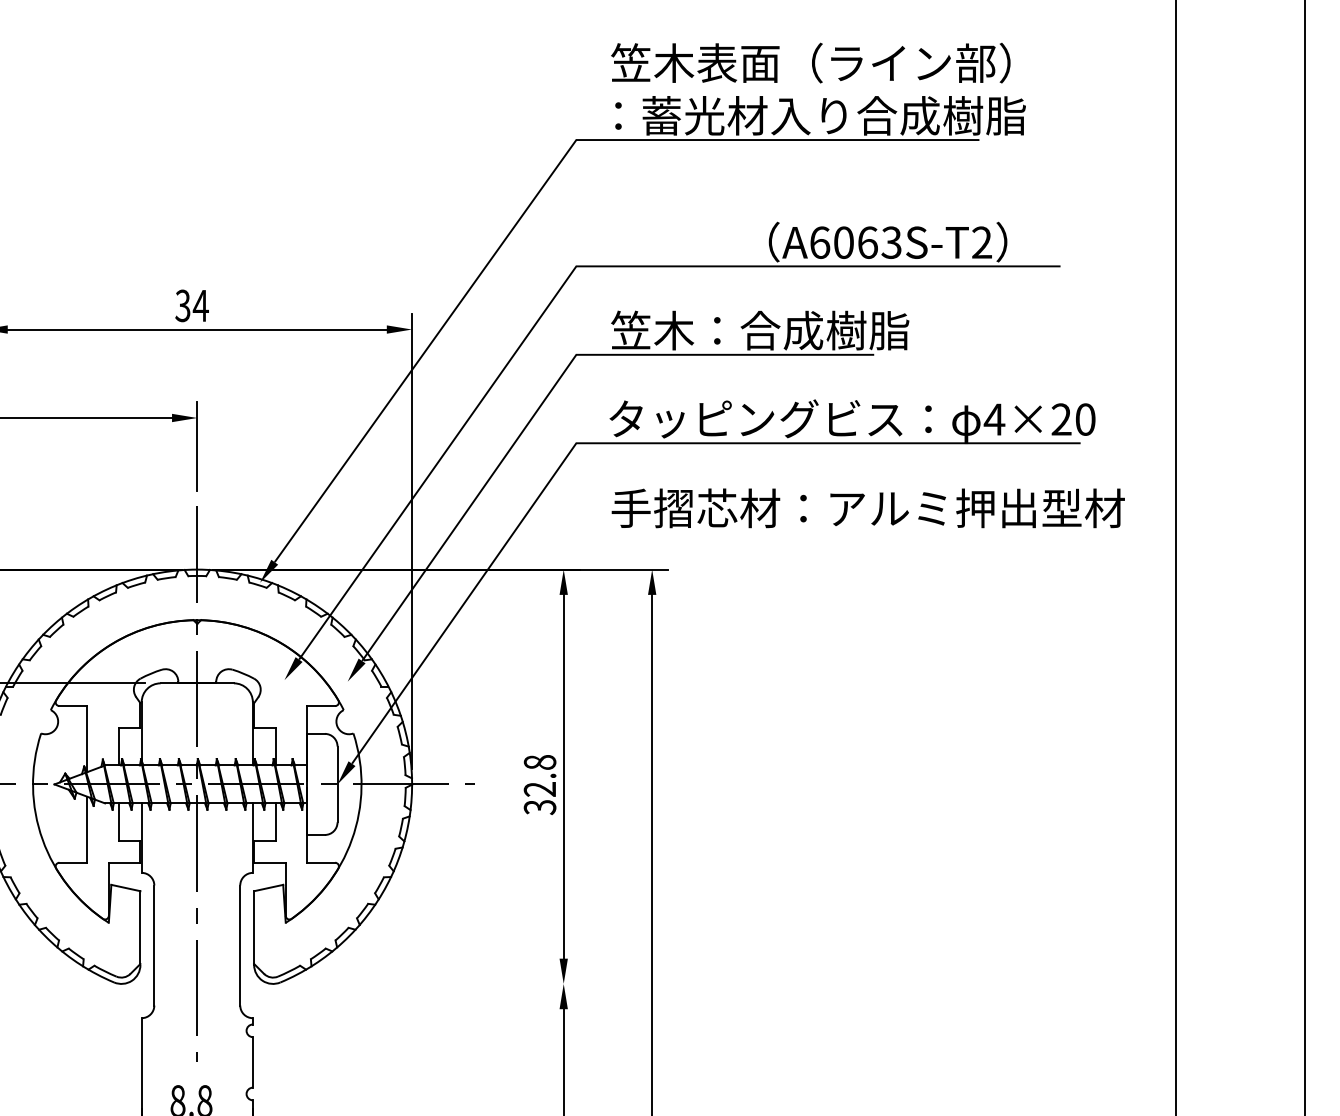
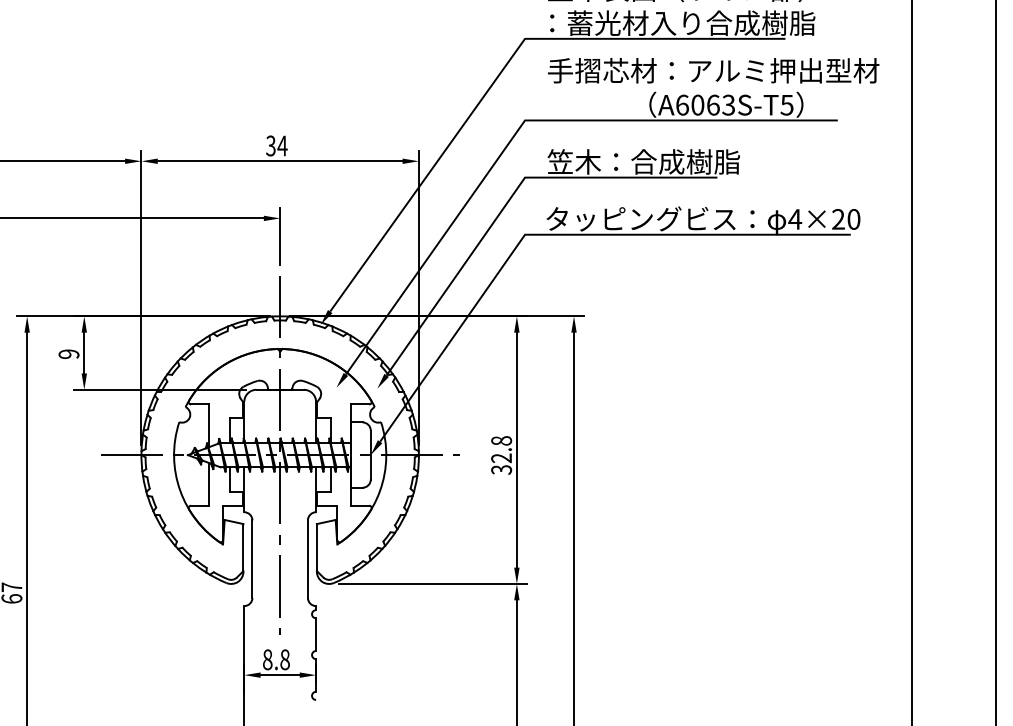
text: (981, 241) -> (786, 104), A6063S-T2 -> A6063S-T5
text: (868, 507) -> (713, 70), moved
line: (434, 983) -> (433, 583), added

